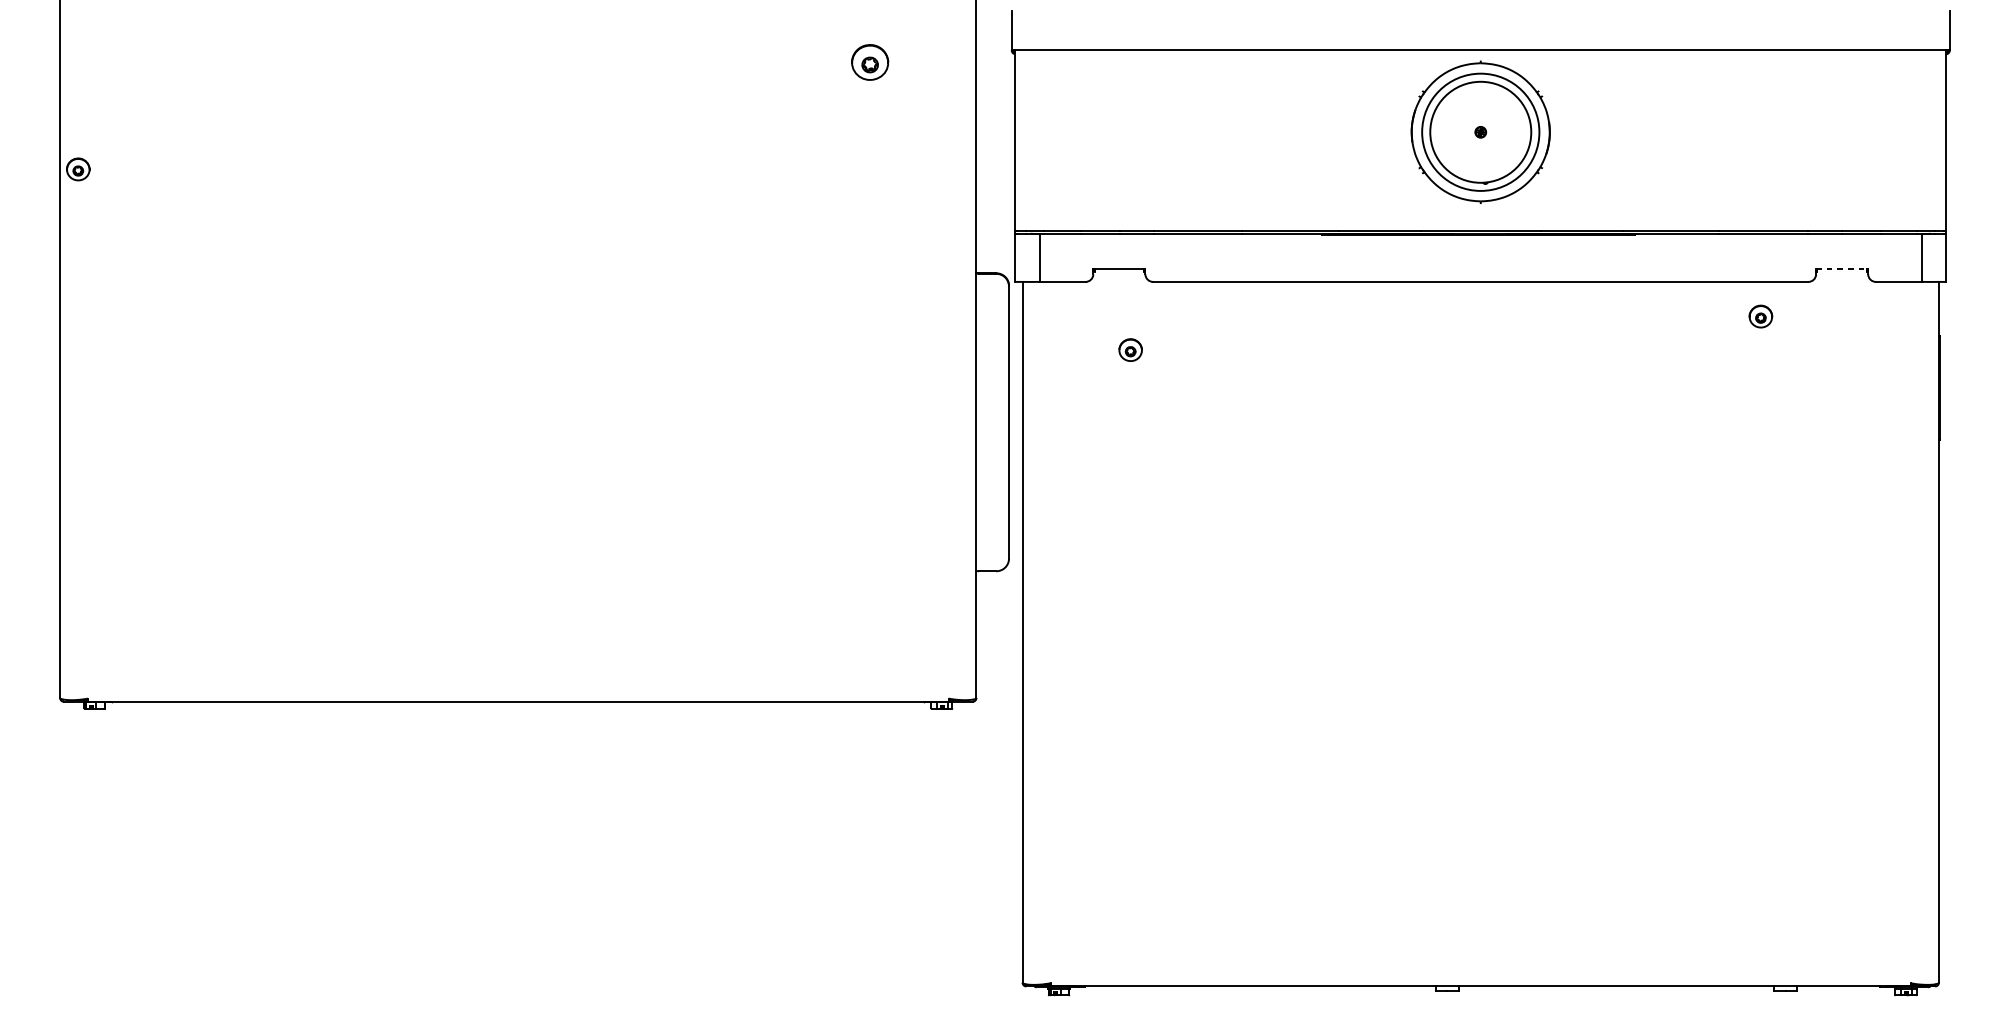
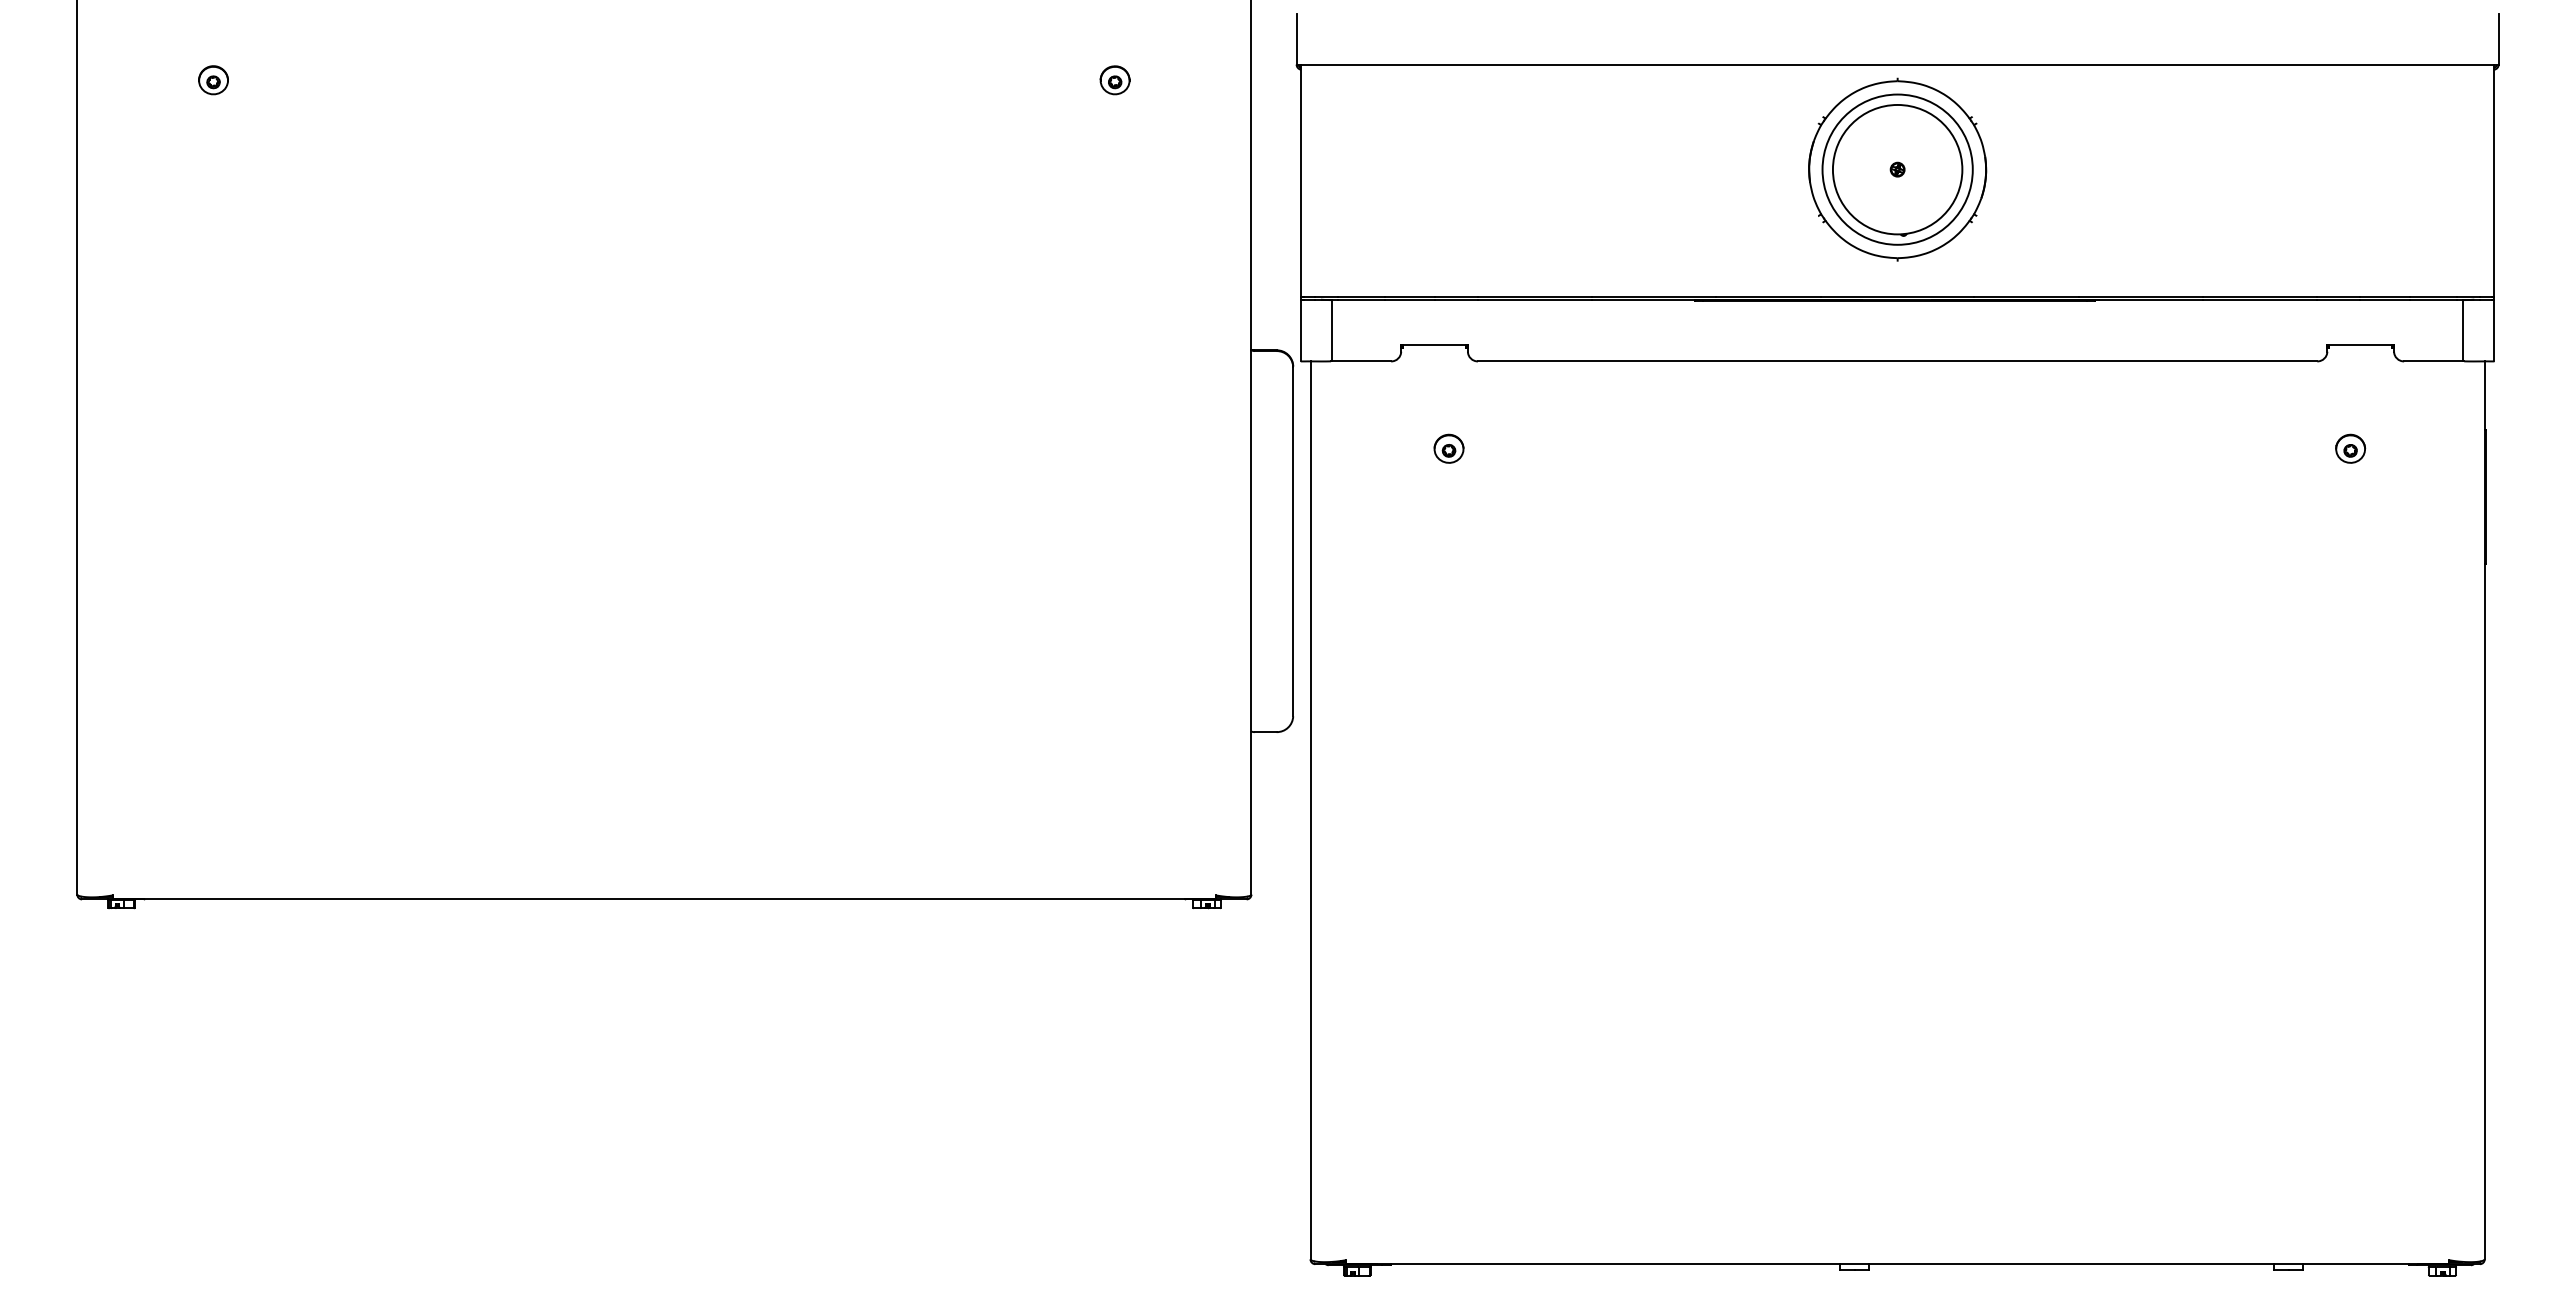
part: (869, 62) -> (1114, 80), size x0.62
part: (78, 169) -> (213, 80), moved
line: (1842, 269) -> (2361, 345), dashed -> solid
part: (1760, 316) -> (2350, 448), moved

